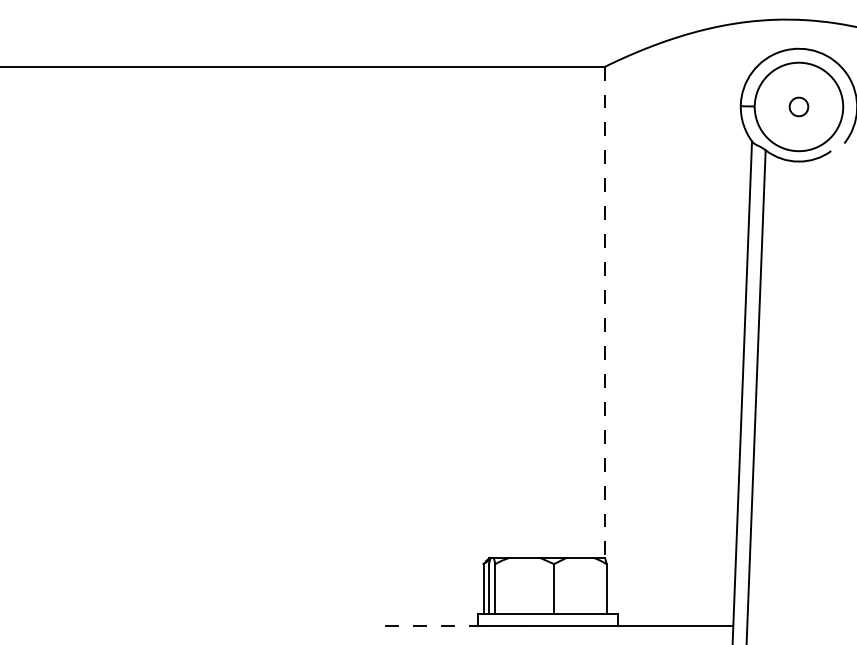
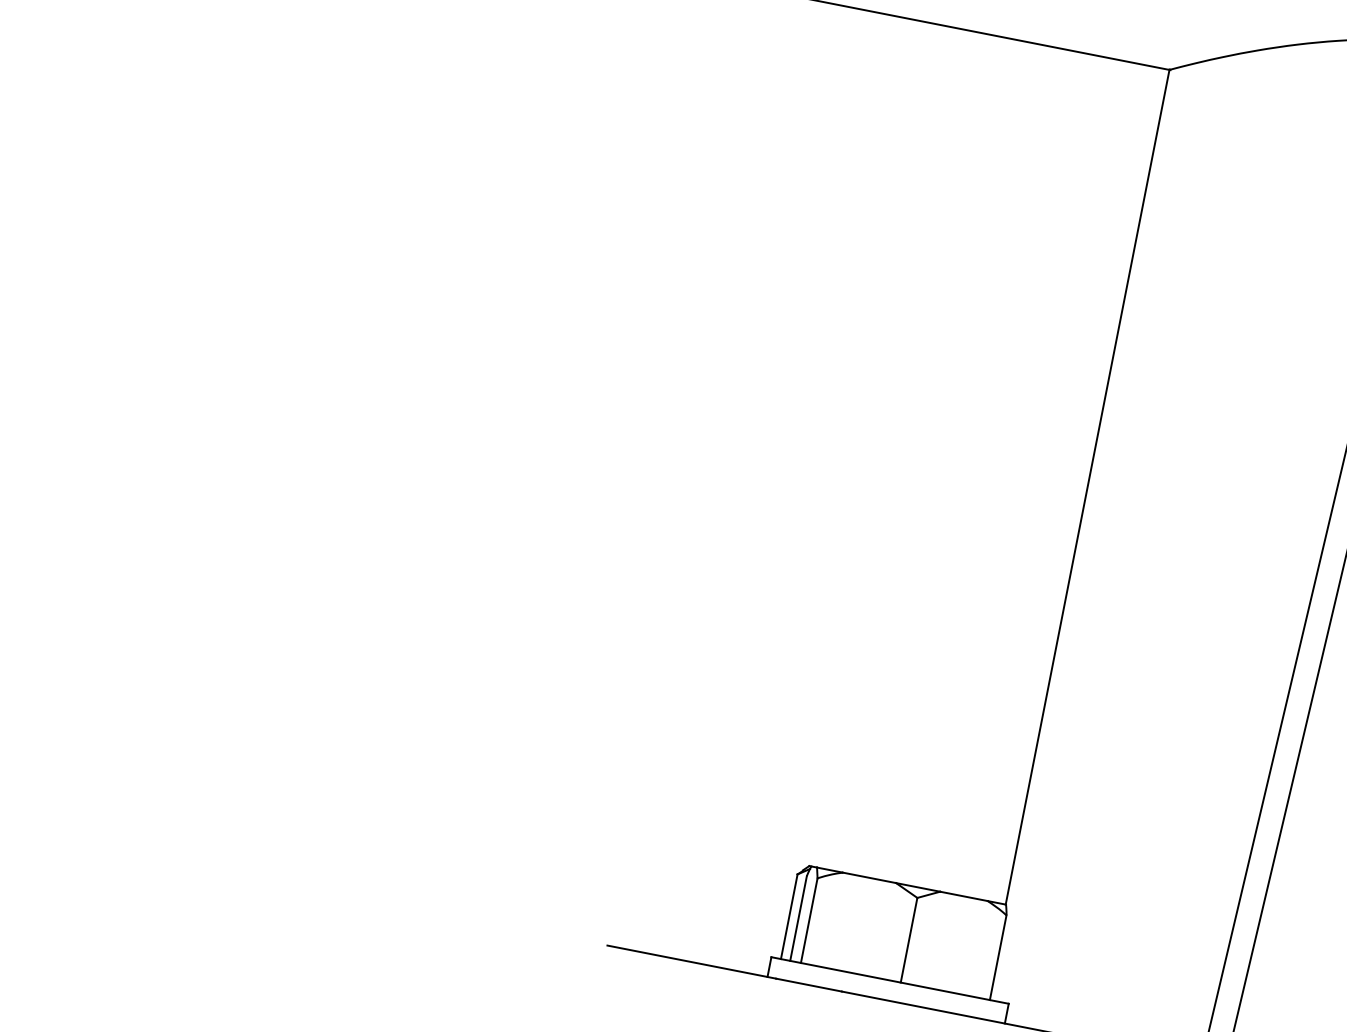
line: (604, 312) -> (1086, 487), dashed -> solid
line: (433, 625) -> (692, 962), dashed -> solid

